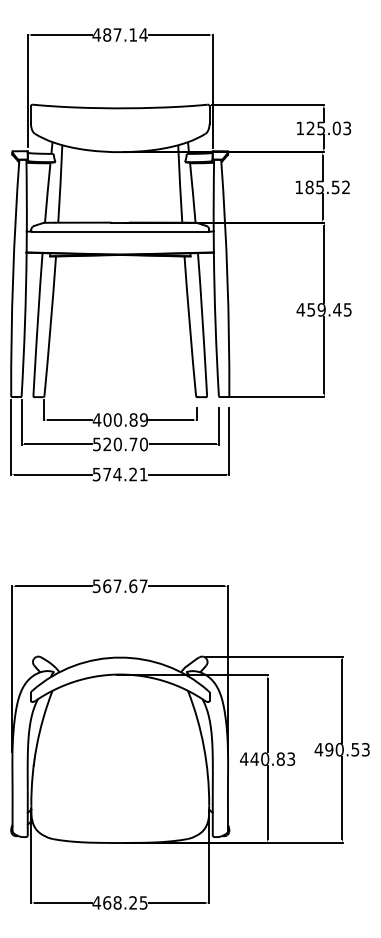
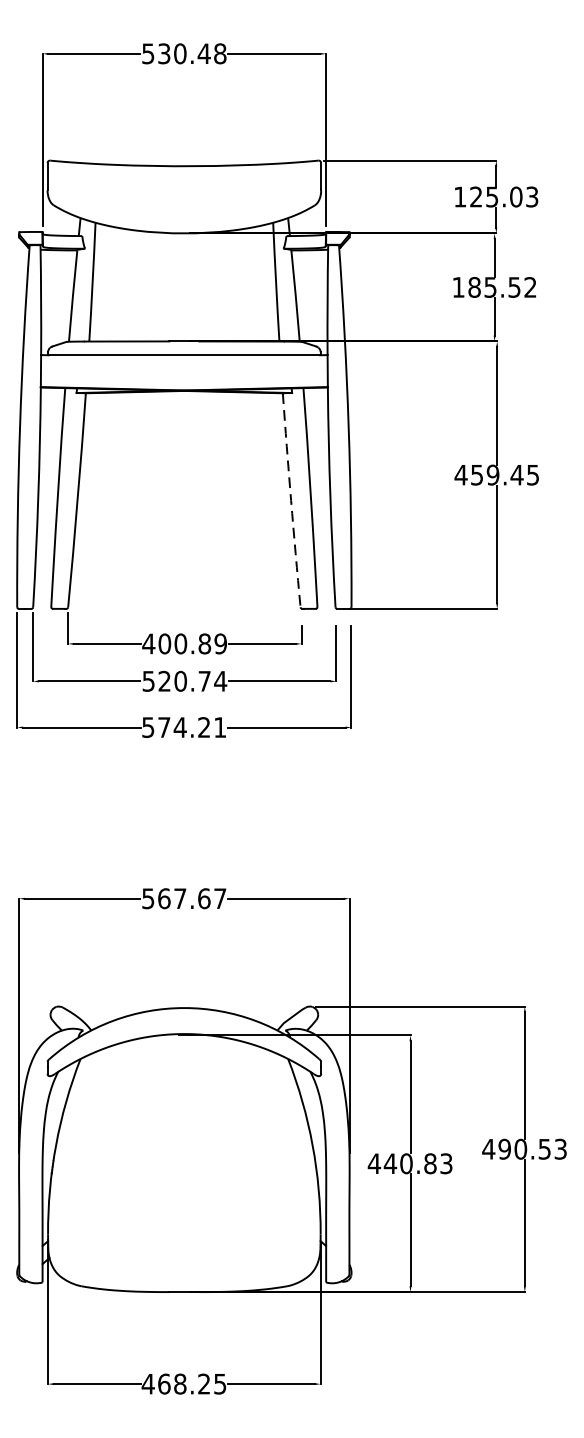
text: (119, 34) -> (183, 53), 487.14 -> 530.48
arc: (189, 326) -> (290, 500), solid -> dashed
text: (143, 444) -> (219, 681), 520.70 -> 520.74

